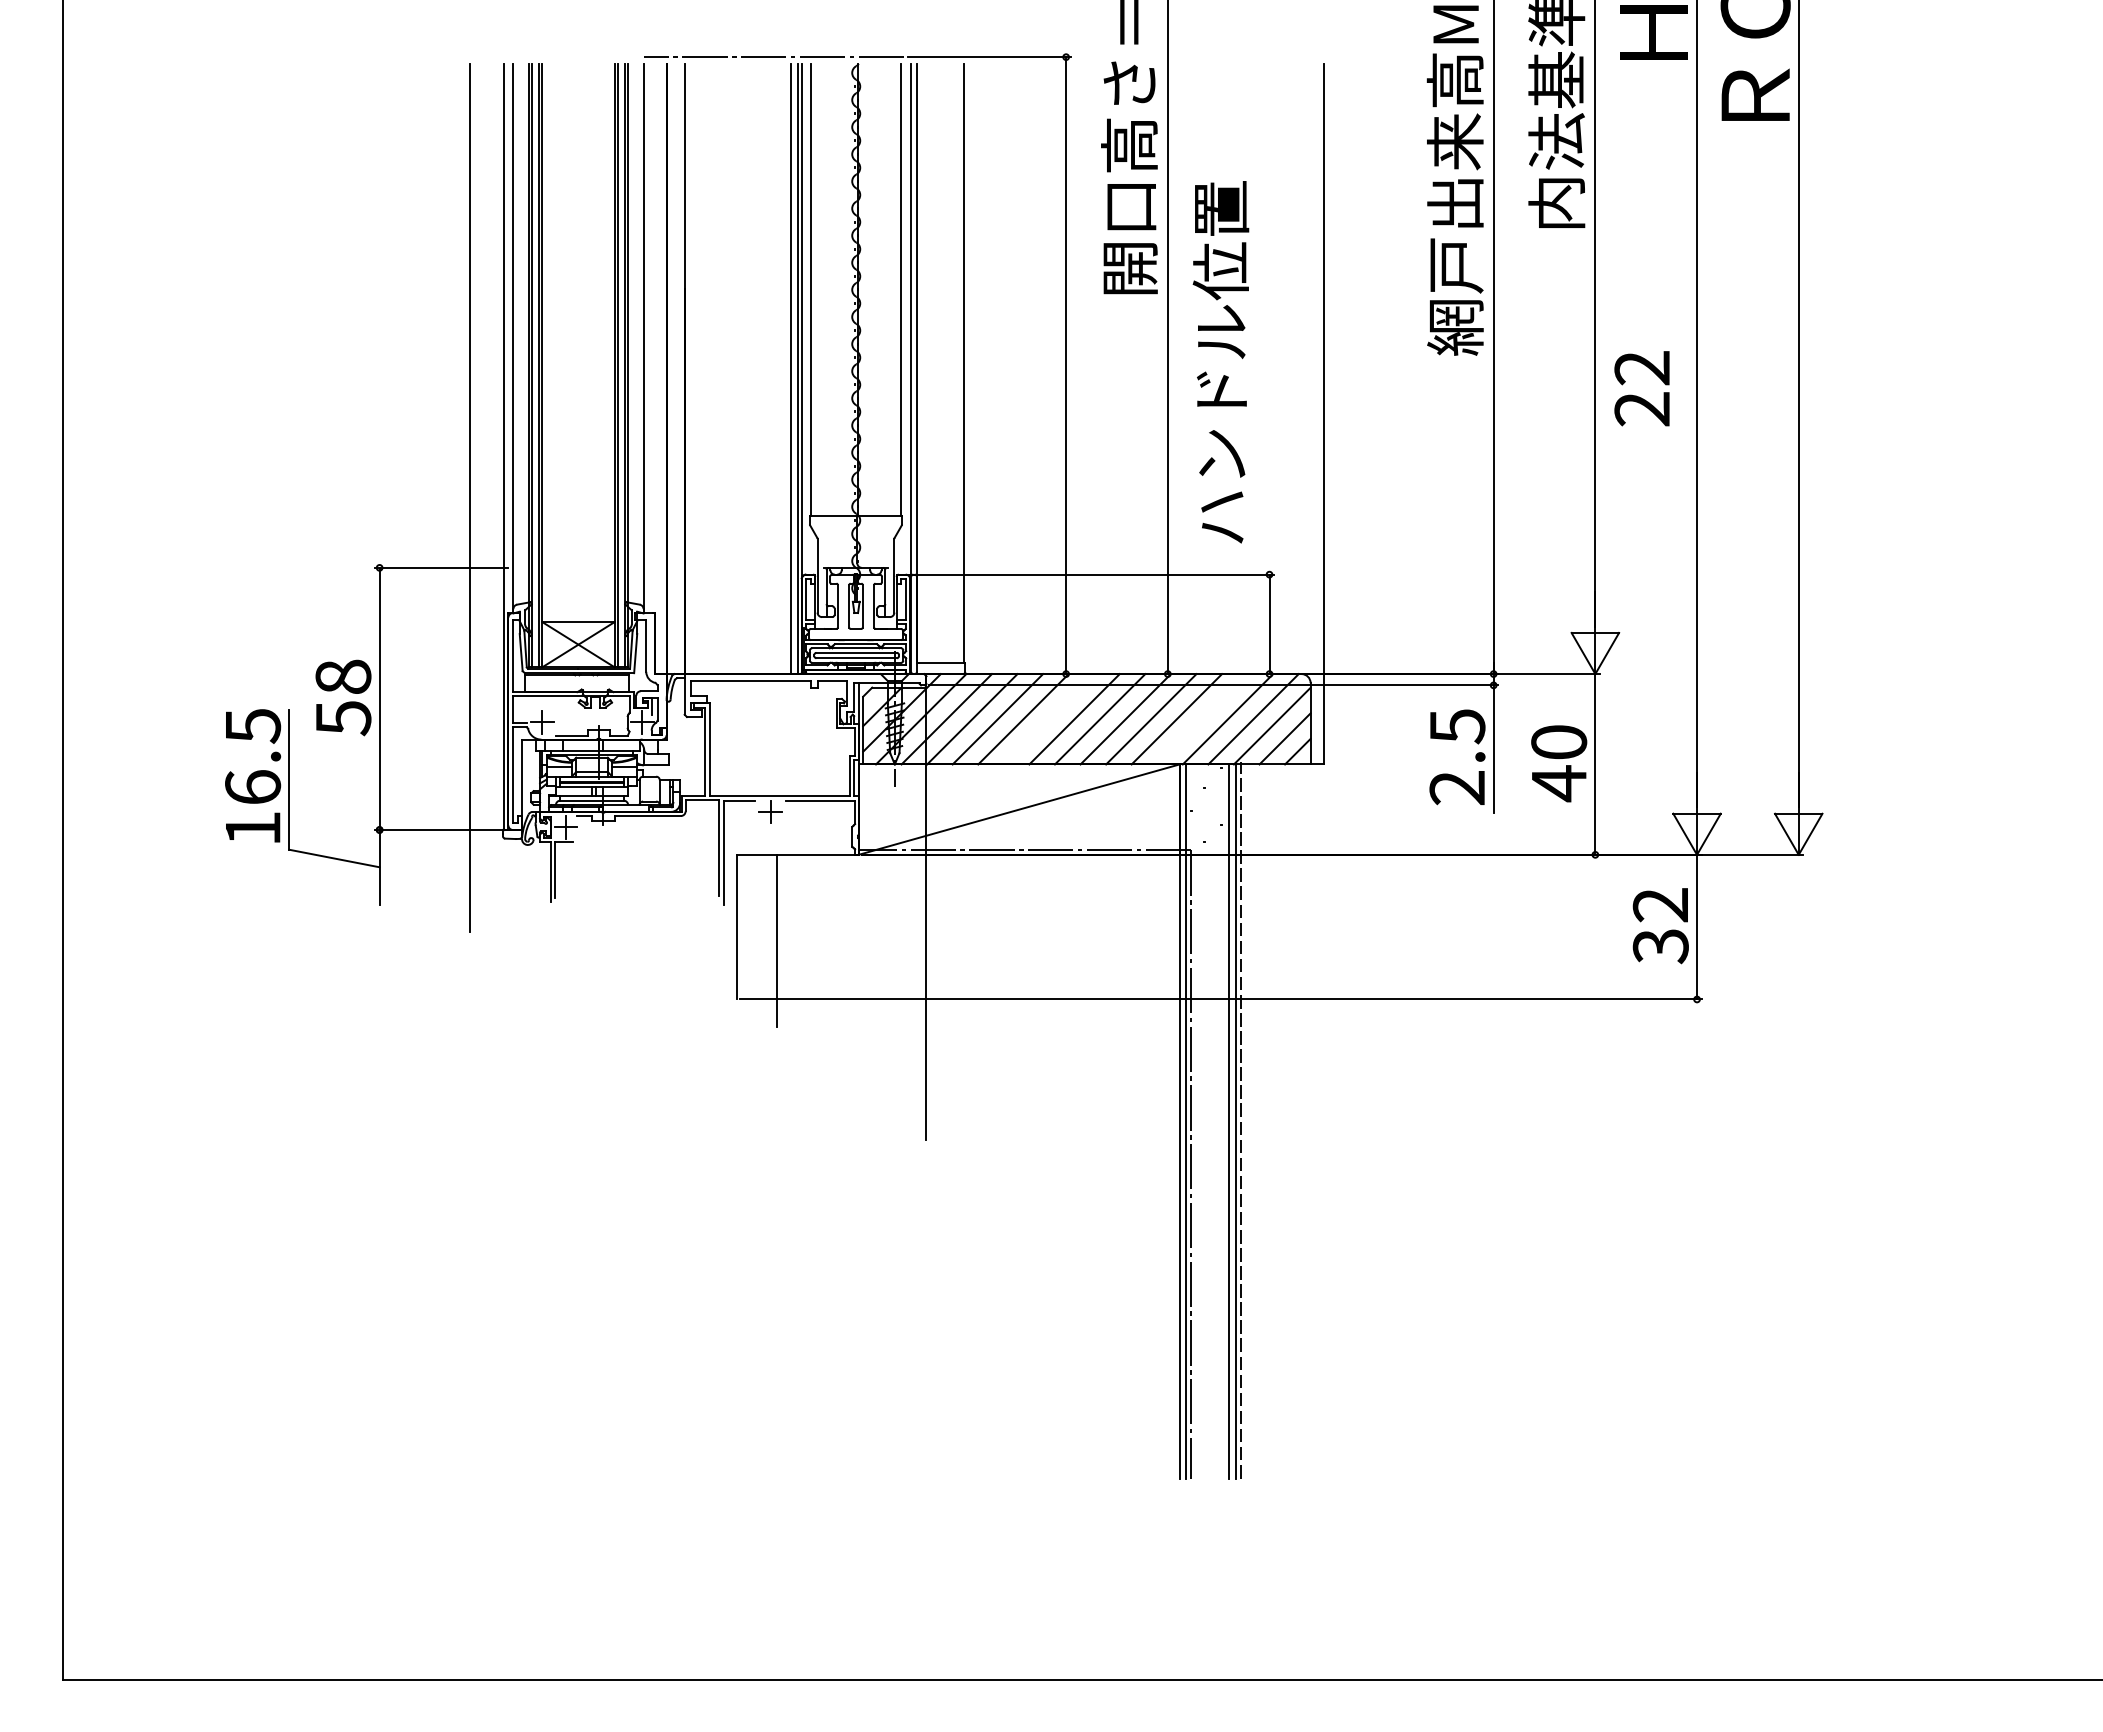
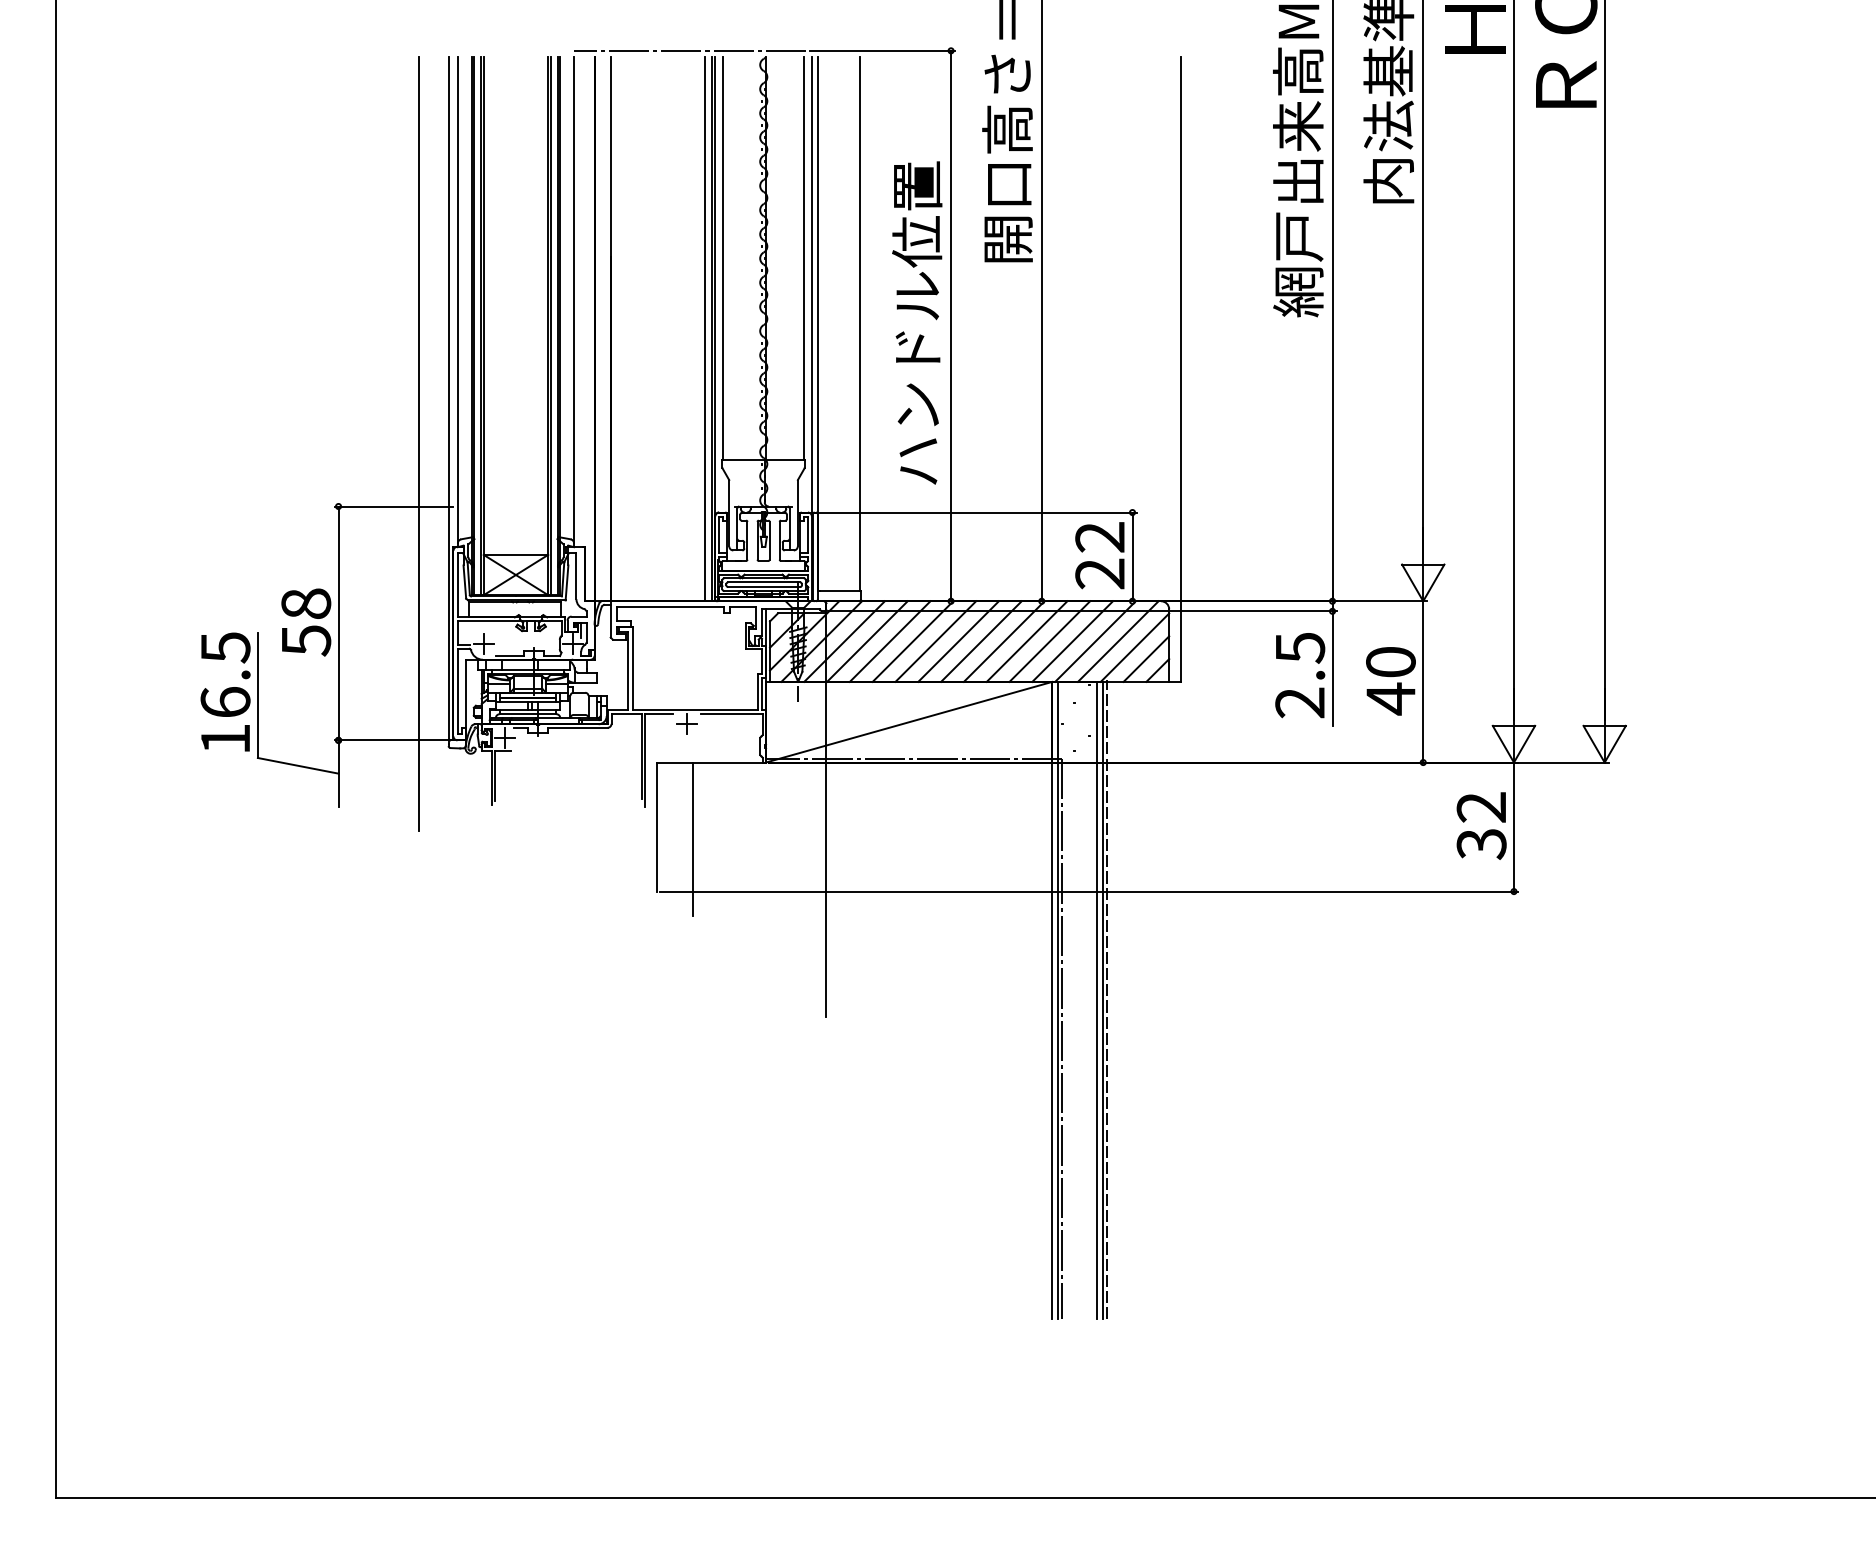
text: (1221, 361) -> (917, 322), moved
text: (1641, 388) -> (1099, 555), moved
line: (1048, 719) -> (935, 641), added
line: (1202, 719) -> (1072, 641), added

